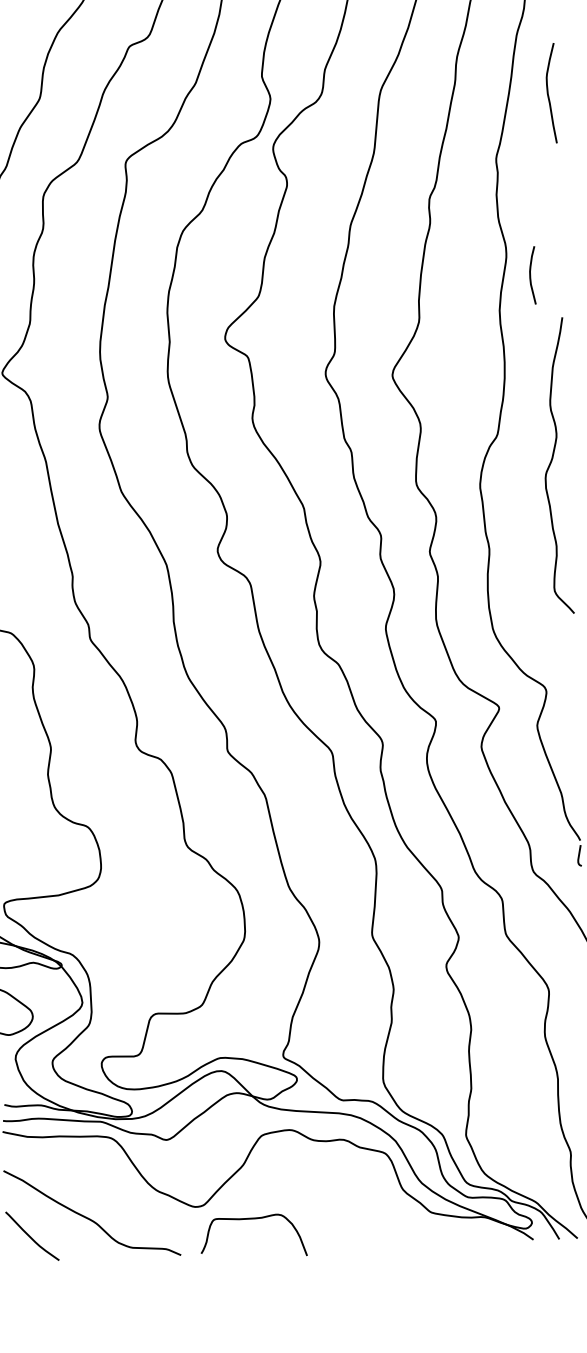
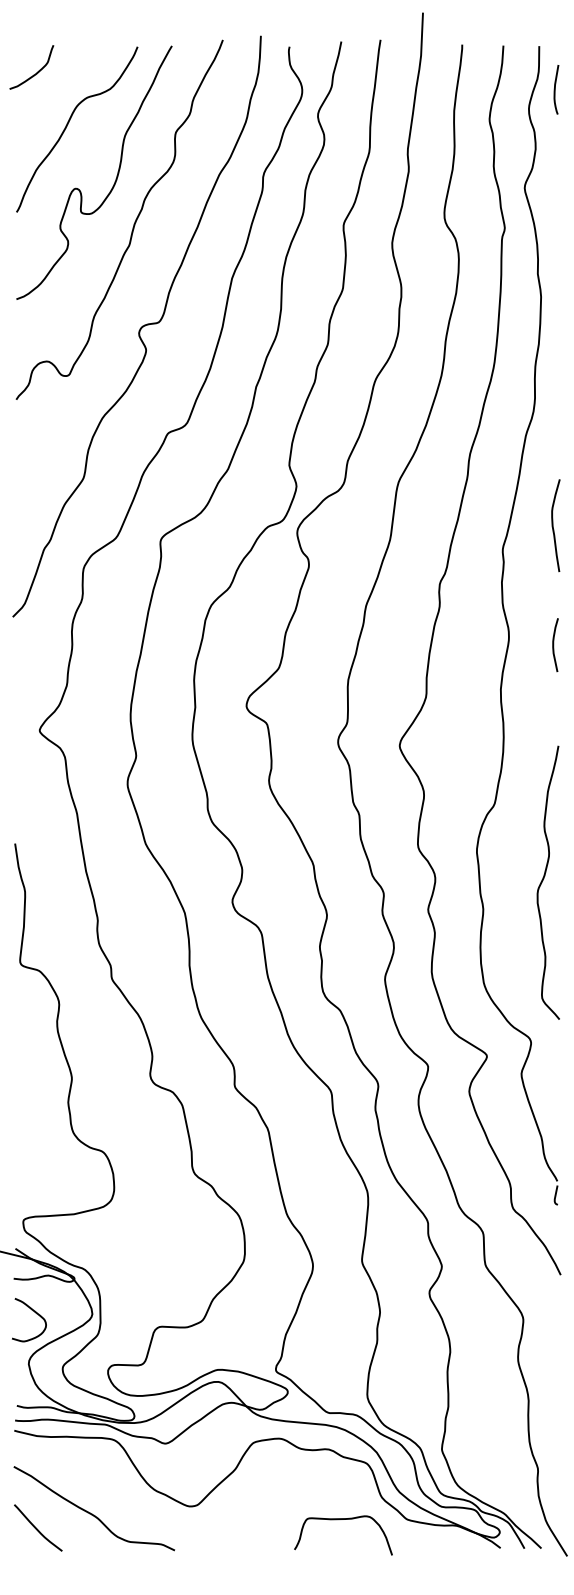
curve: (548, 93) -> (553, 525), moved
curve: (531, 275) -> (554, 645), moved
curve: (551, 463) -> (543, 880), moved
curve: (247, 1220) -> (338, 1520), moved

